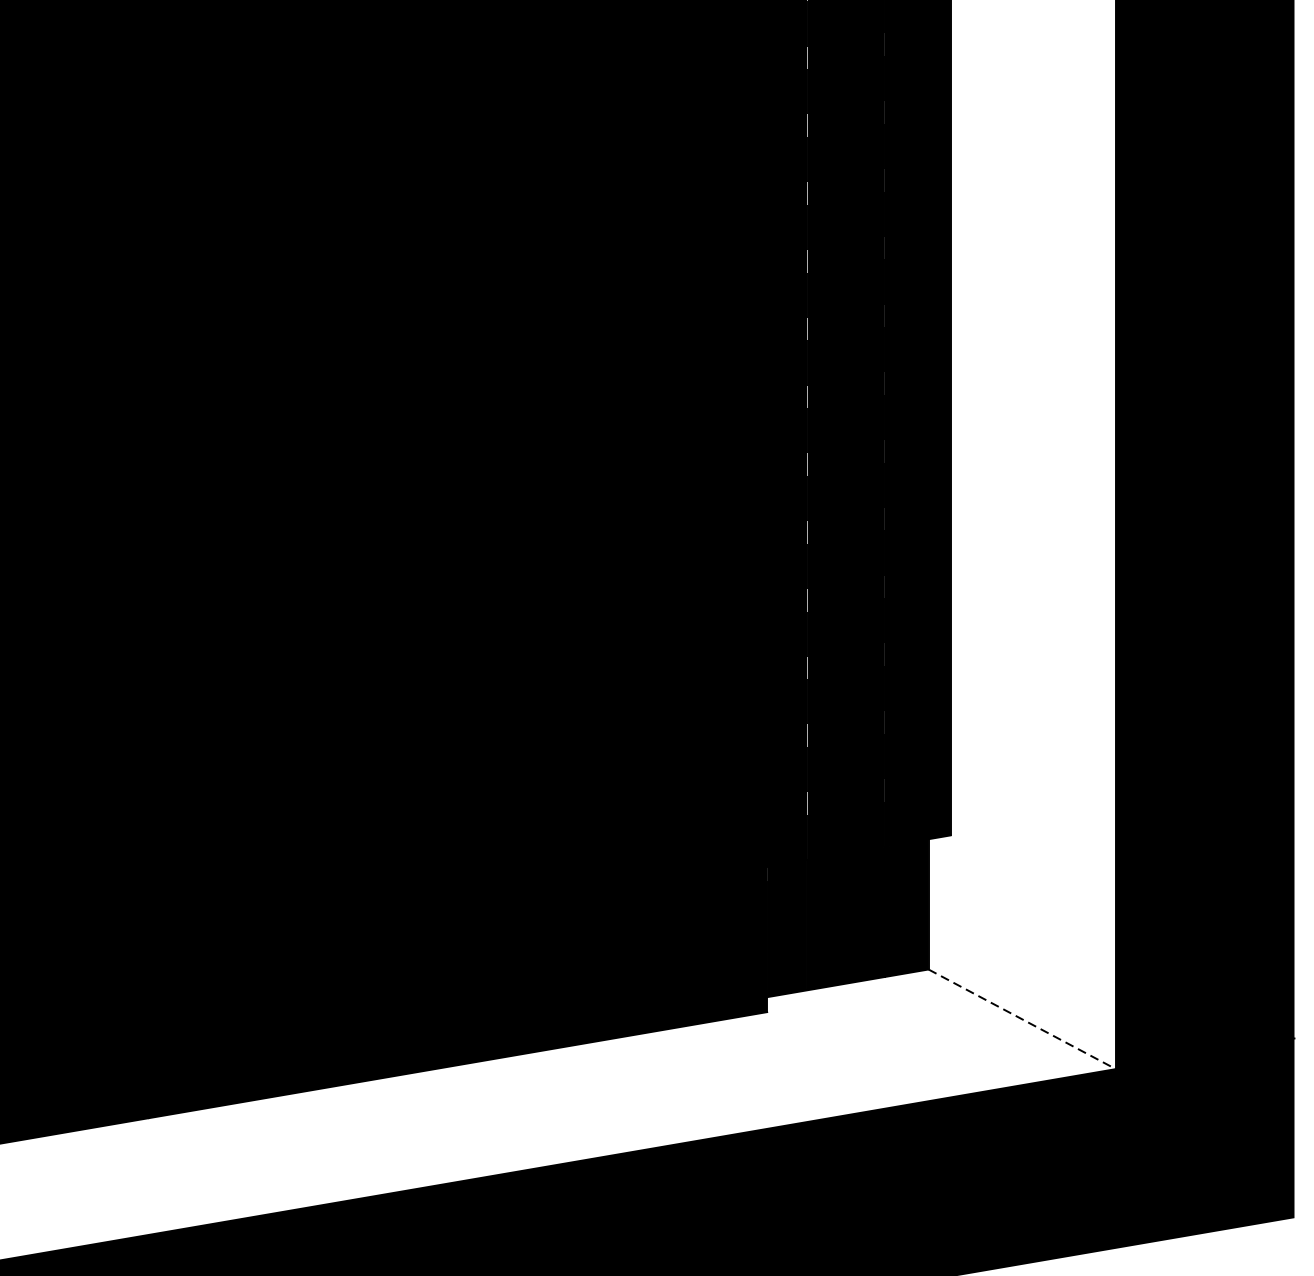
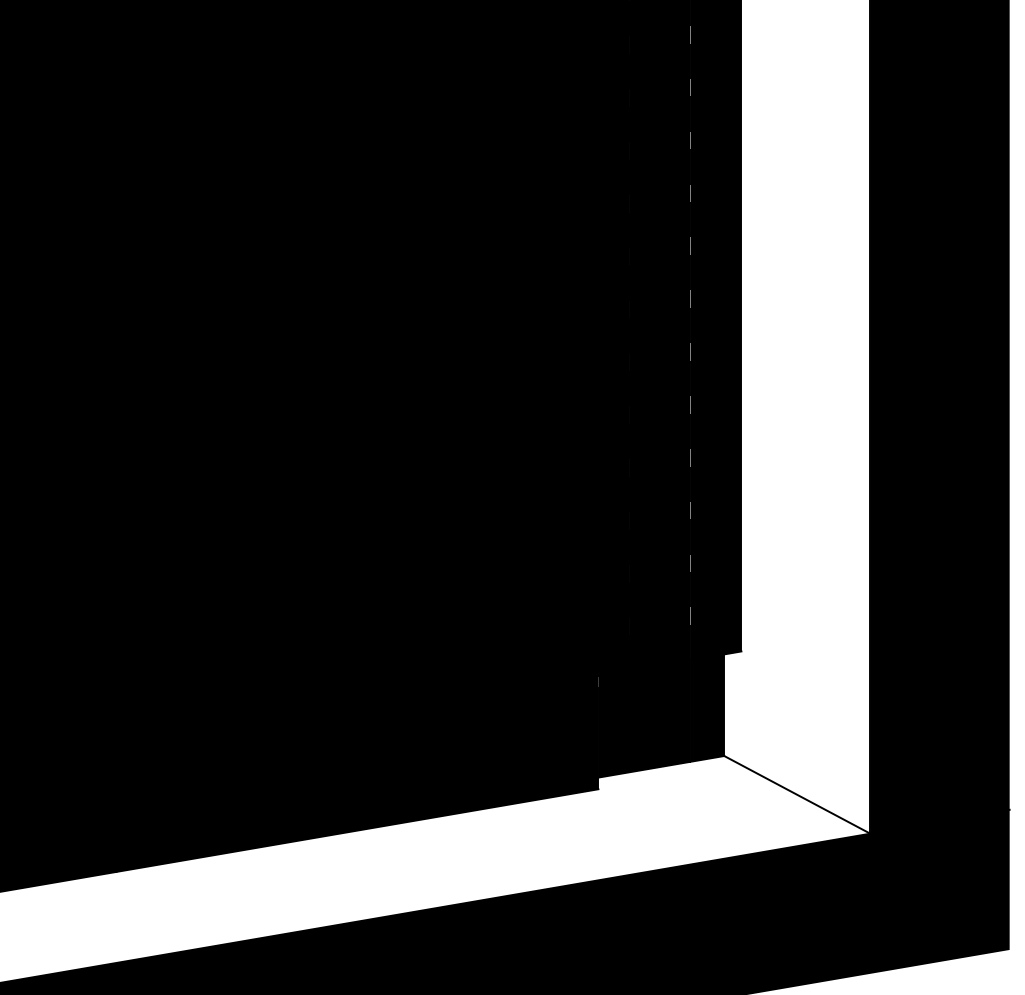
line: (1022, 1018) -> (797, 794), dashed -> solid

